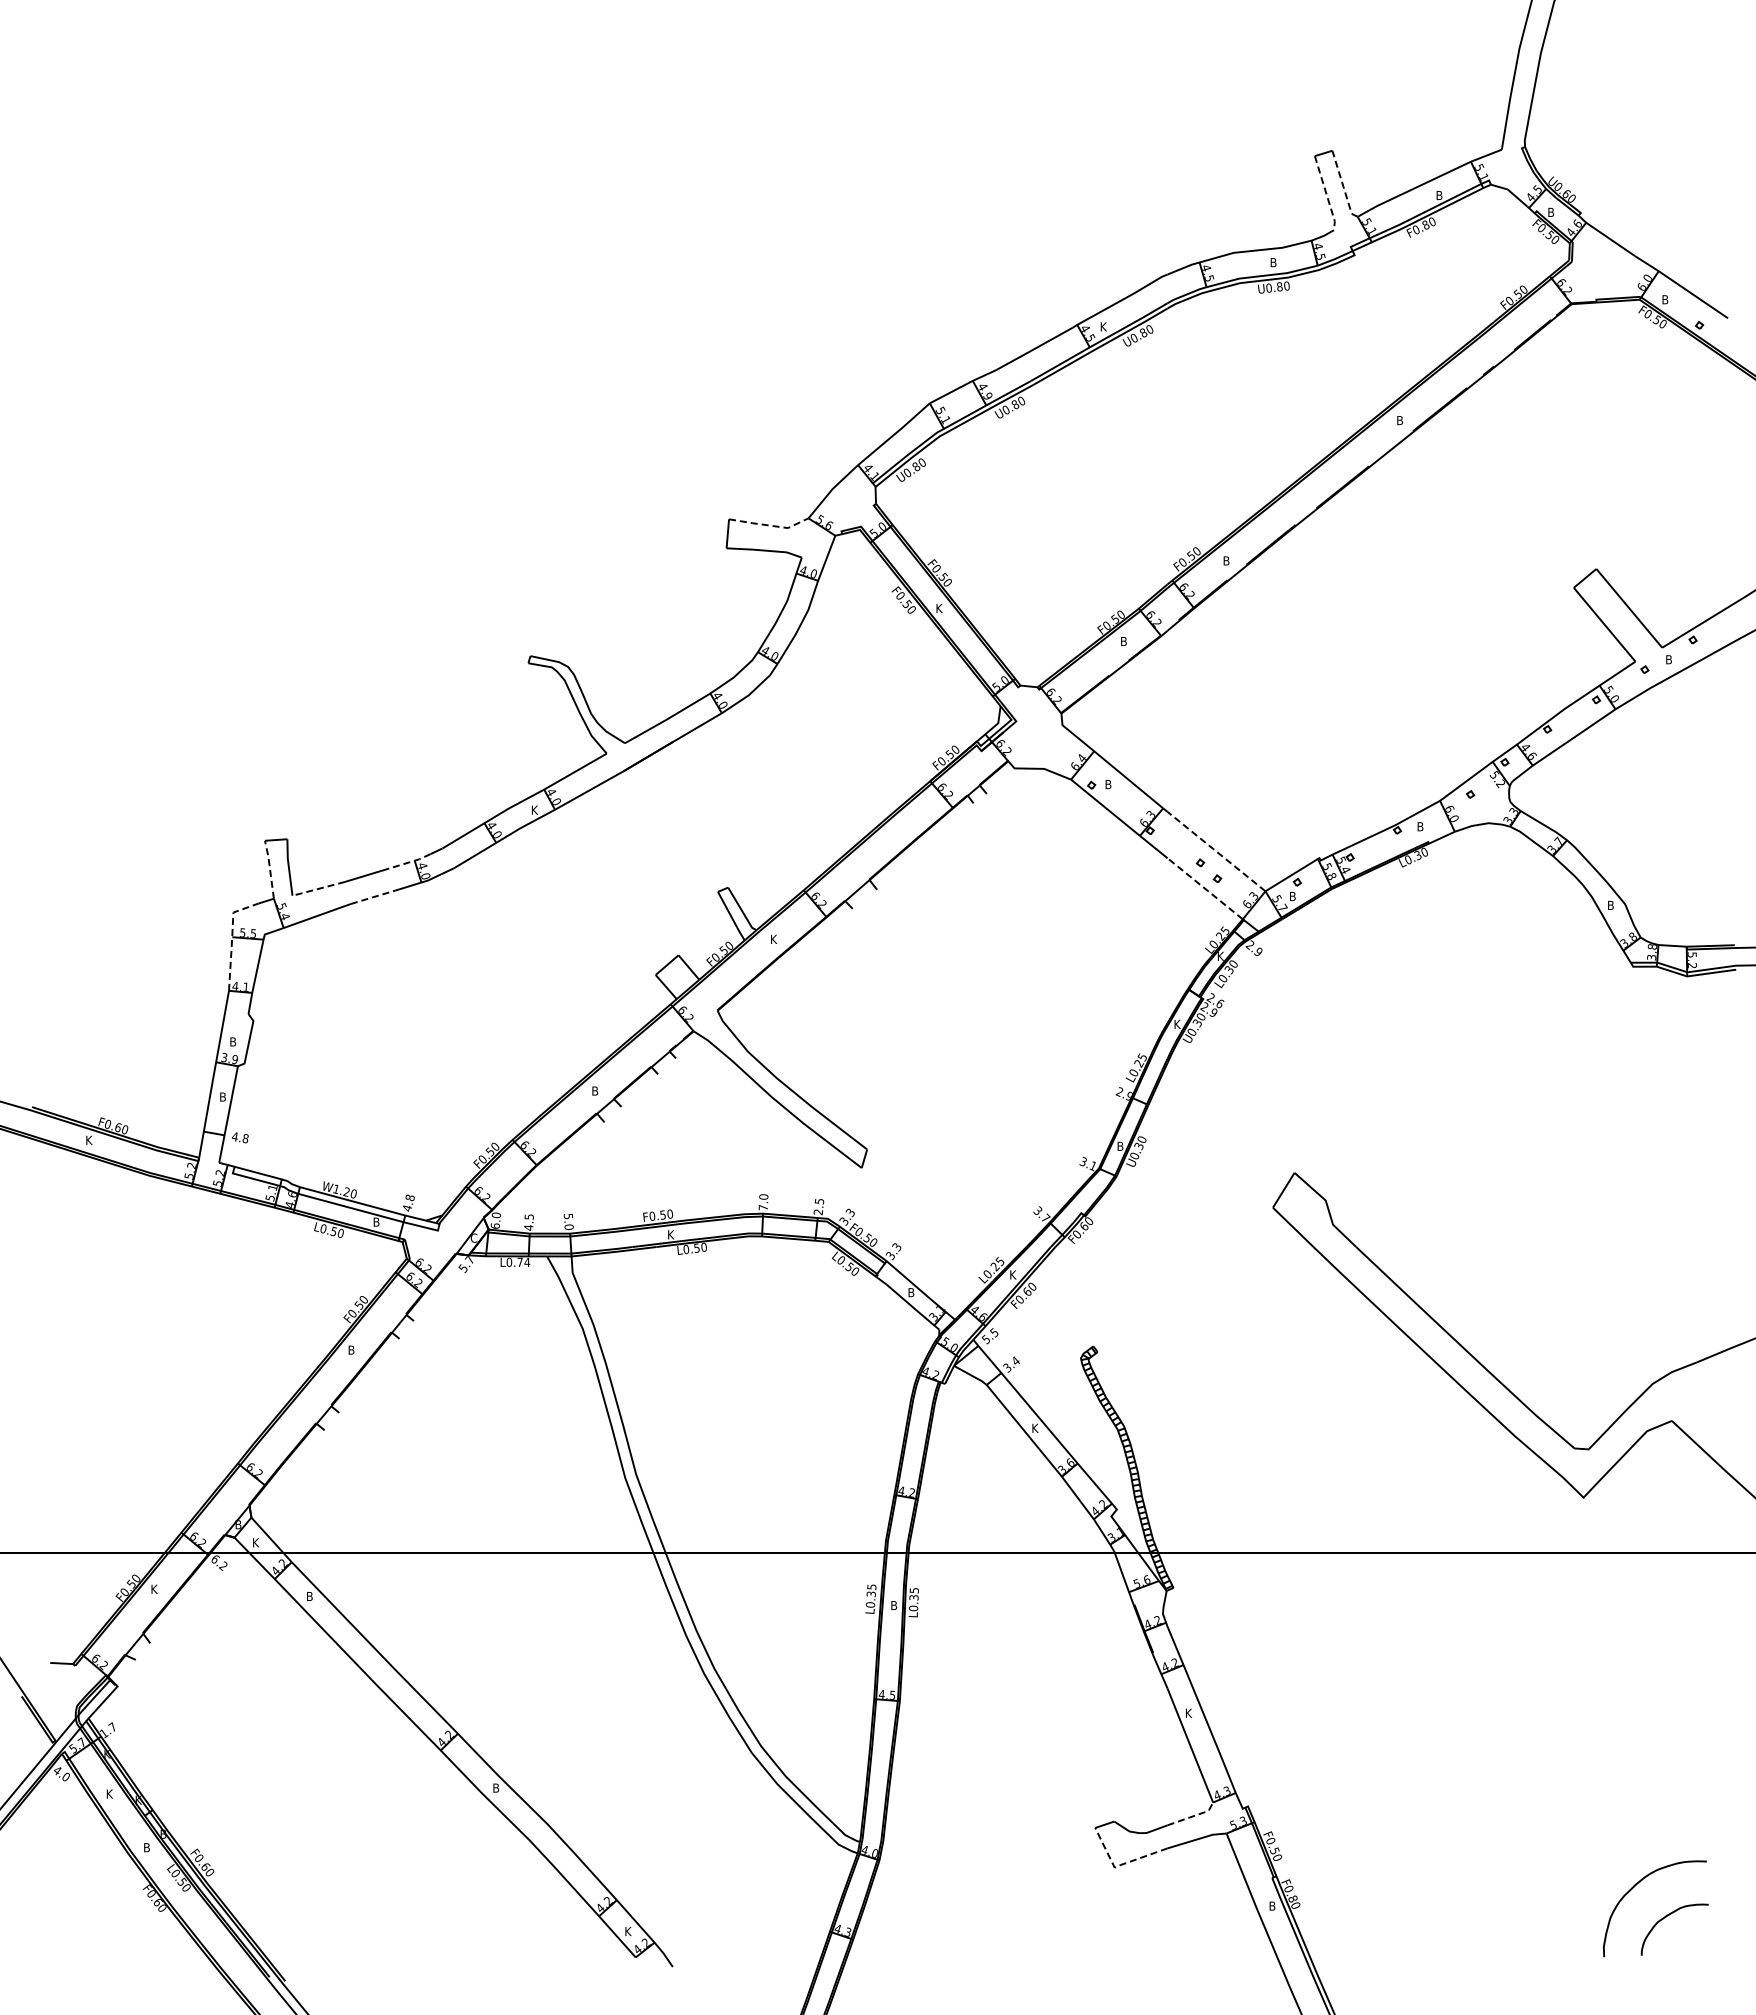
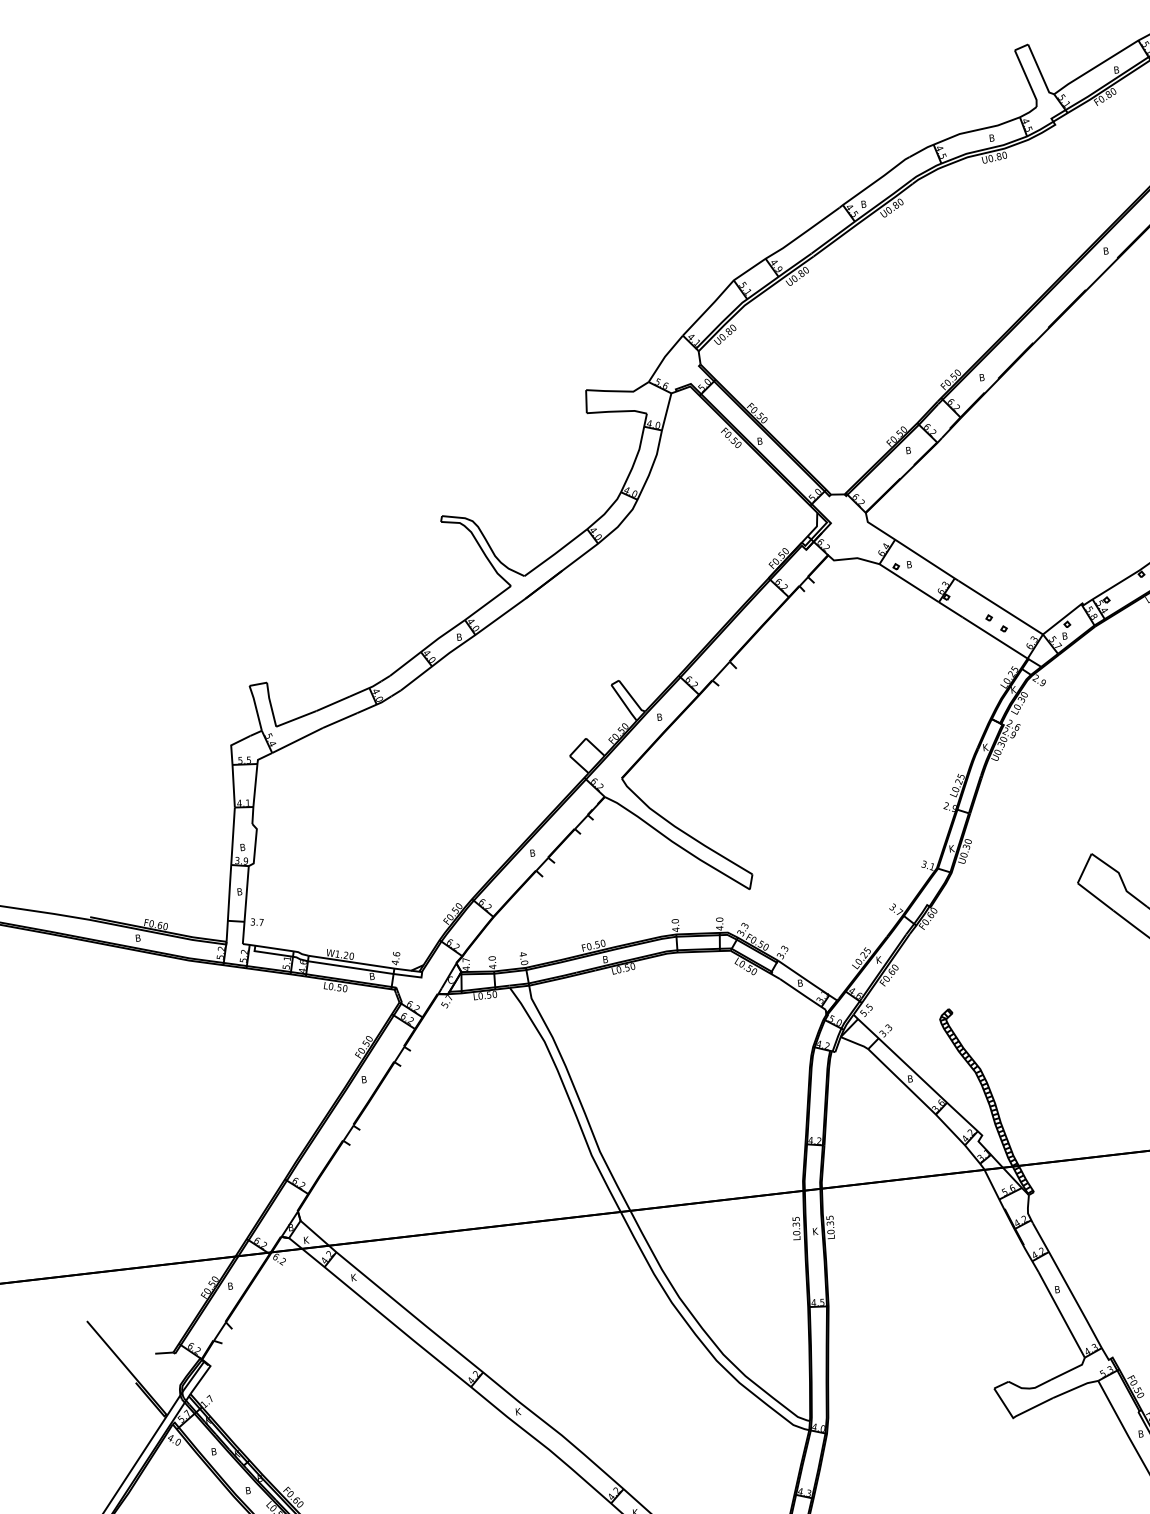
line: (1343, 186) -> (1040, 71), dashed -> solid
line: (1326, 193) -> (1027, 78), dashed -> solid
text: (1104, 326) -> (864, 203), K -> B
line: (770, 525) -> (619, 391), dashed -> solid
text: (939, 607) -> (760, 440), K -> B
text: (535, 809) -> (459, 636), K -> B
line: (1216, 851) -> (1000, 607), dashed -> solid
line: (410, 861) -> (366, 688), dashed -> solid
line: (269, 868) -> (255, 707), dashed -> solid
line: (318, 888) -> (296, 718), dashed -> solid
line: (1204, 888) -> (994, 637), dashed -> solid
line: (373, 897) -> (340, 720), dashed -> solid
line: (232, 937) -> (232, 765), dashed -> solid
text: (774, 938) -> (660, 716), K -> B
text: (239, 1137) -> (256, 922), 4.8 -> 3.7
text: (89, 1139) -> (138, 937), K -> B
text: (1120, 1145) -> (951, 848), B -> K
text: (409, 1197) -> (396, 953), 4.8 -> 4.6
text: (818, 1206) -> (719, 923), 2.5 -> 4.0
text: (762, 1207) -> (675, 929), 7.0 -> 4.0
text: (528, 1216) -> (491, 958), 4.5 -> 4.0
text: (567, 1216) -> (522, 954), 5.0 -> 4.0
text: (495, 1220) -> (465, 964), 6.0 -> 4.7
text: (671, 1234) -> (605, 959), K -> B
text: (523, 1262) -> (491, 994), L0.74 -> L0.50
text: (1015, 1360) -> (888, 1027), 3.4 -> 3.3
text: (1035, 1427) -> (910, 1078), K -> B
text: (154, 1588) -> (230, 1285), K -> B
text: (310, 1595) -> (354, 1276), B -> K
text: (894, 1605) -> (815, 1231), B -> K
text: (1189, 1712) -> (1057, 1288), K -> B
text: (496, 1787) -> (518, 1411), B -> K
text: (110, 1793) -> (214, 1451), K -> B
line: (1193, 1816) -> (1070, 1370), dashed -> solid
line: (1118, 1865) -> (1015, 1415), dashed -> solid

